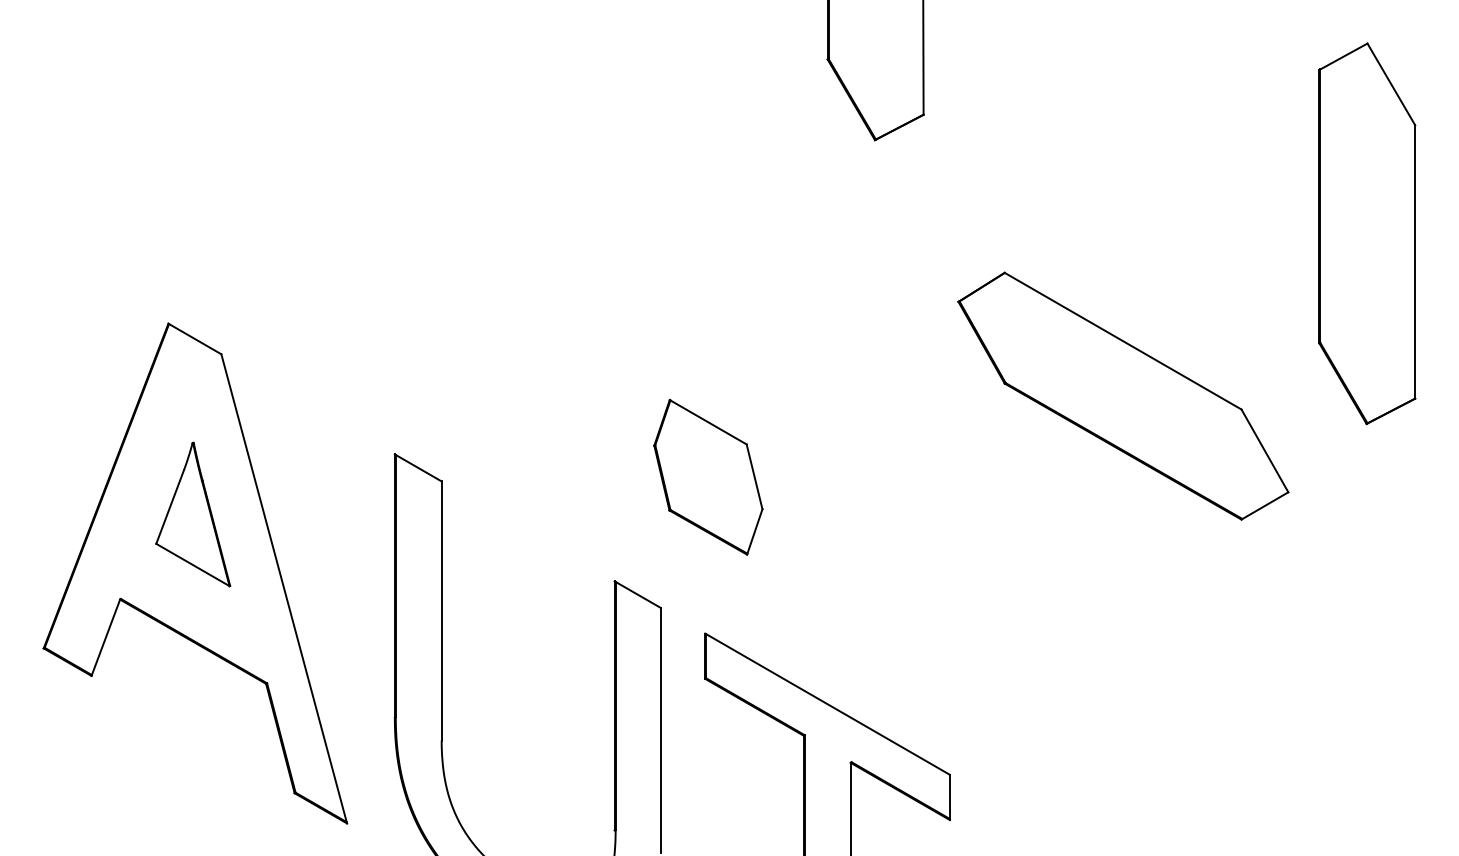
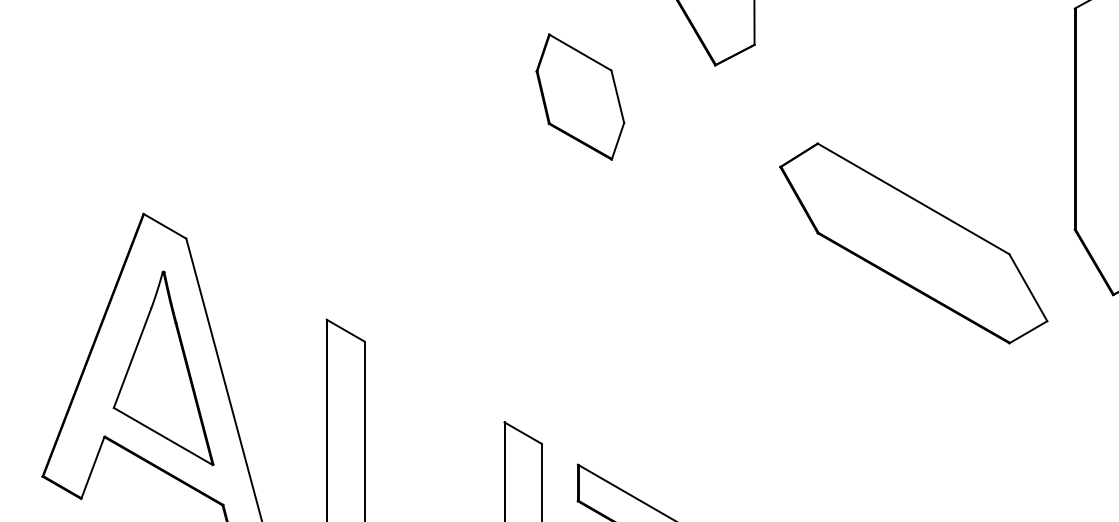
part: (1123, 395) -> (913, 242), moved
part: (708, 476) -> (580, 96), moved
part: (192, 514) -> (162, 368), size x1.67

